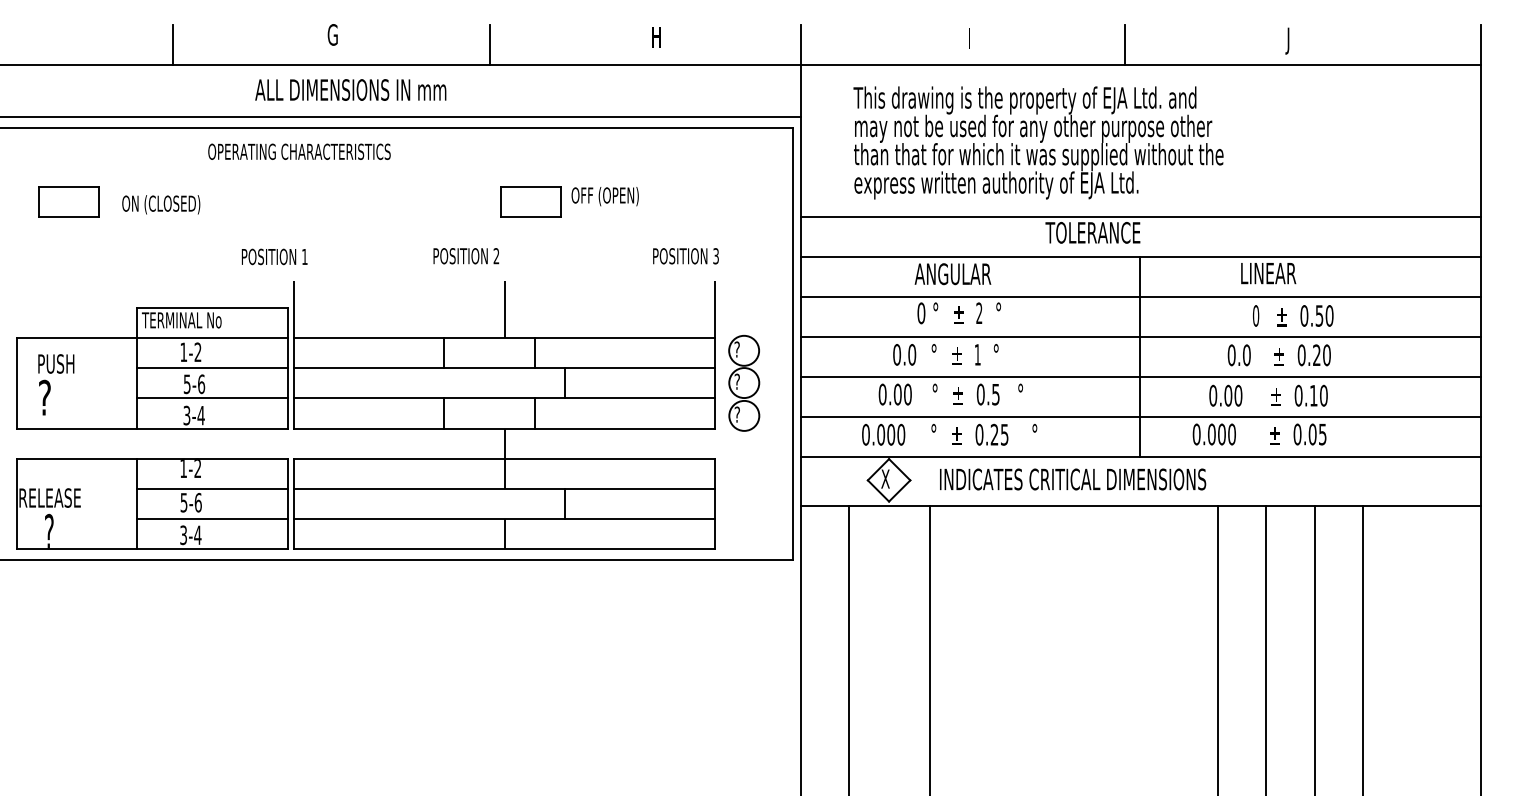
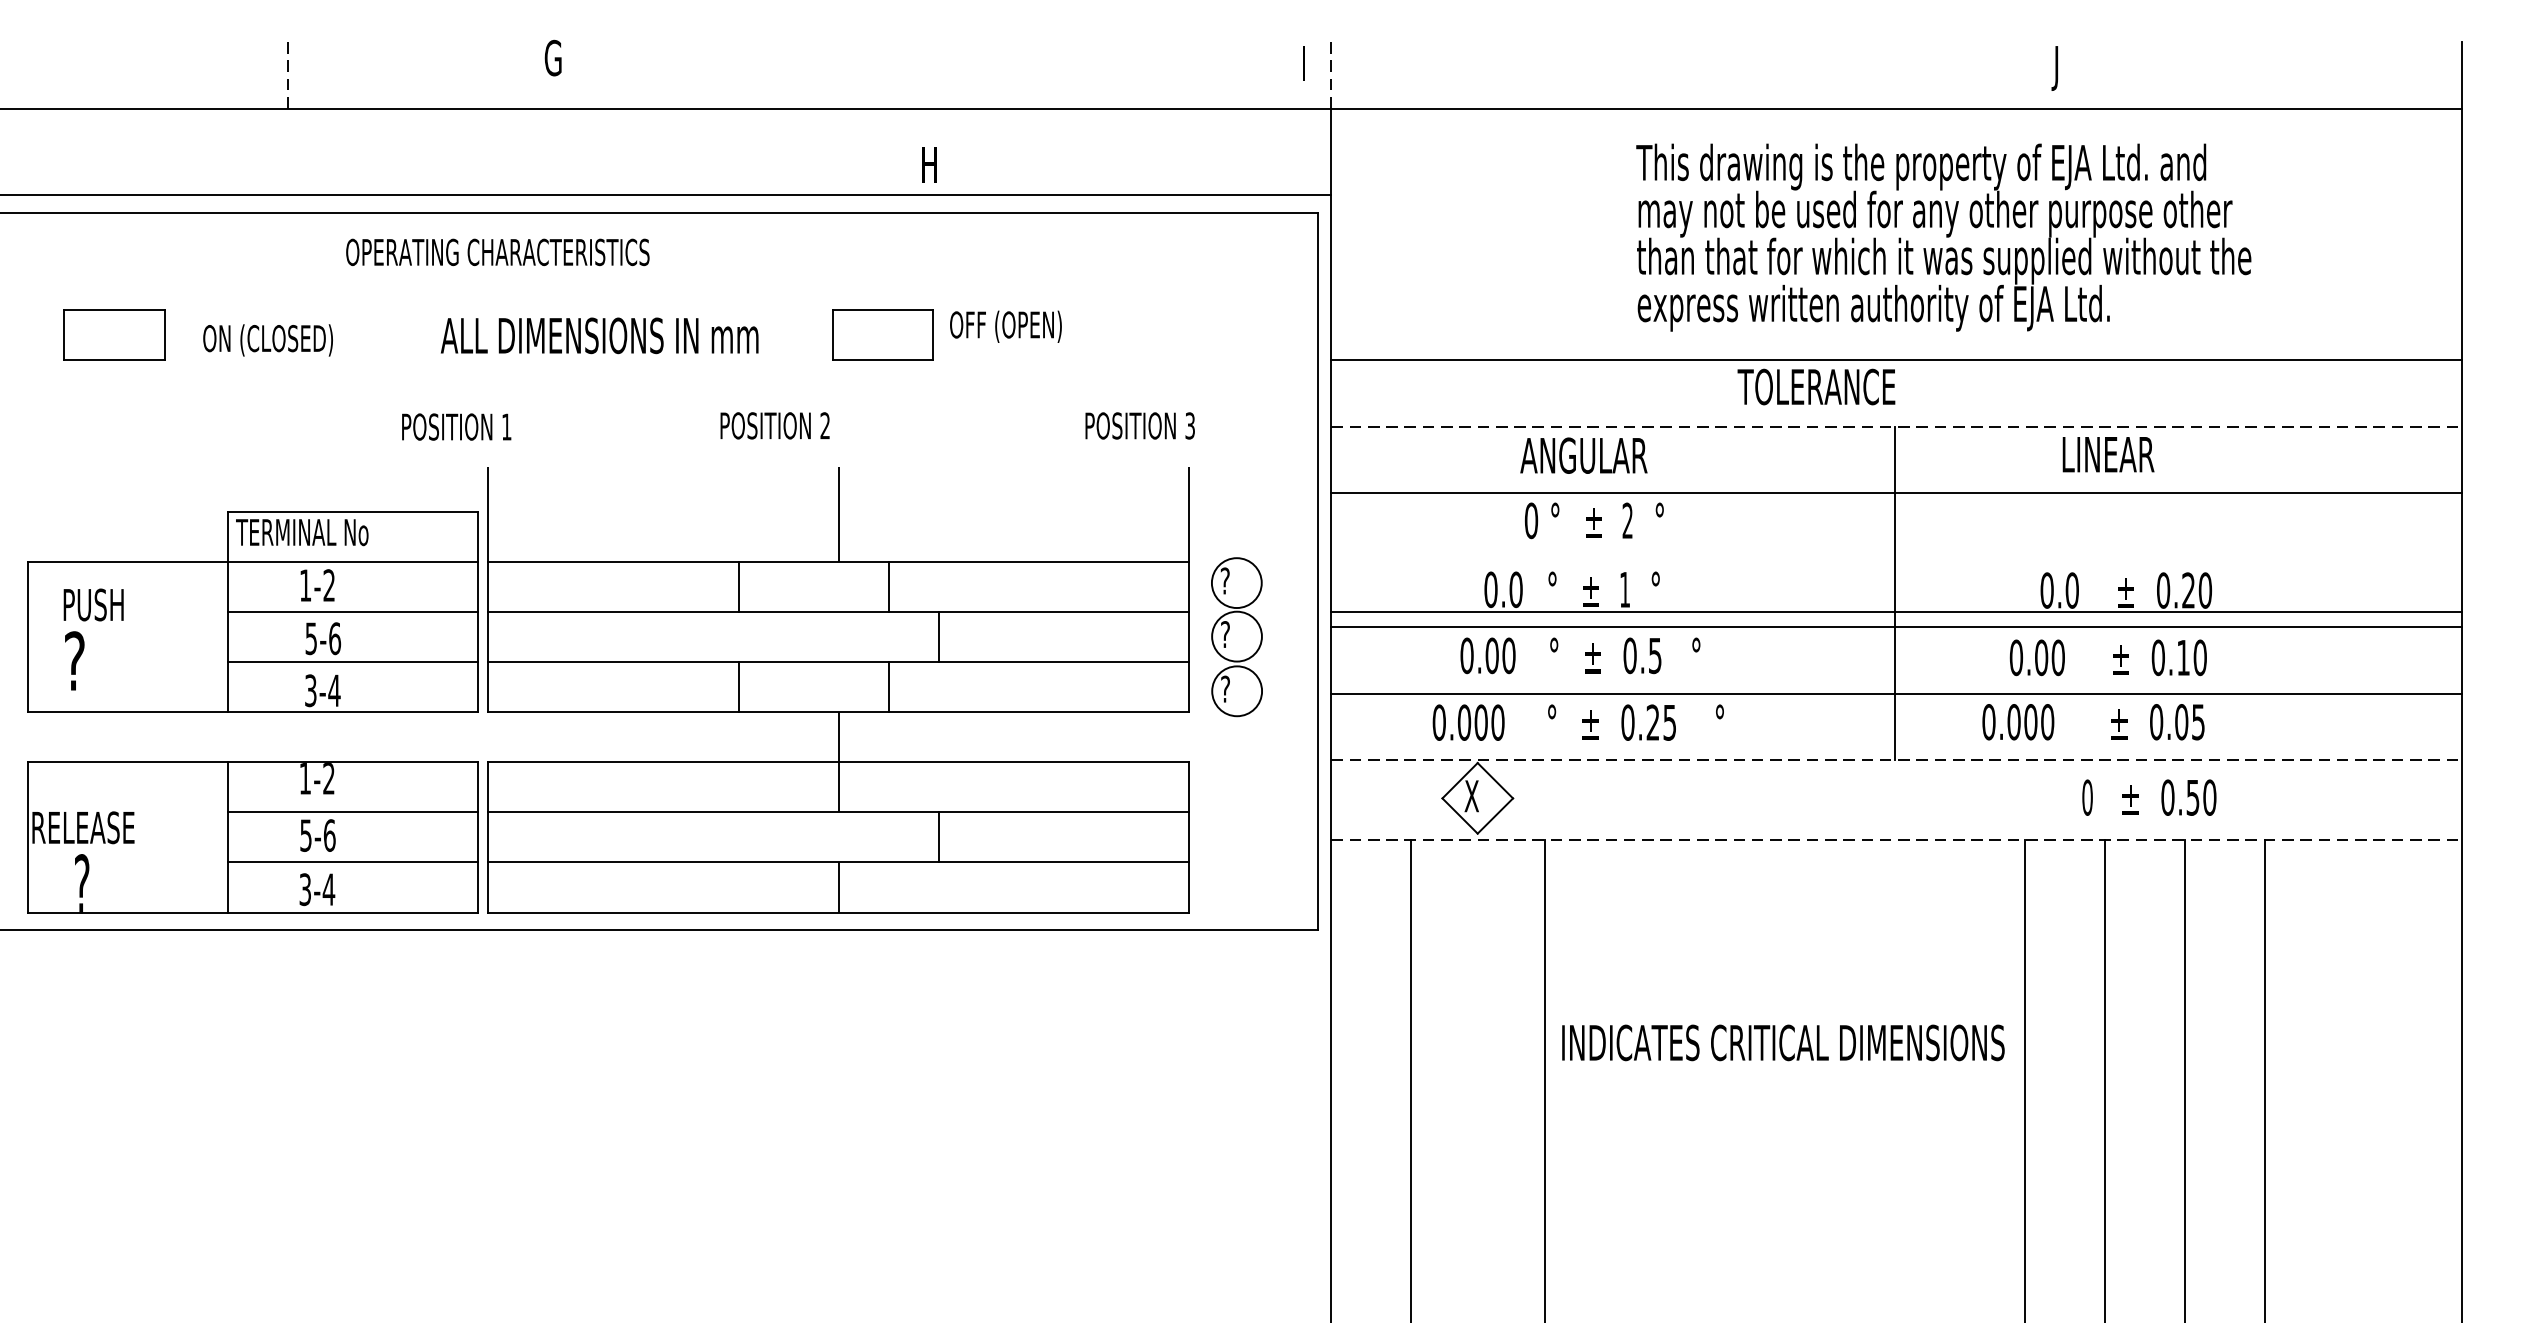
text: (656, 37) -> (929, 165), moved
text: (969, 38) -> (1303, 64), moved
text: (1287, 40) -> (2055, 67), moved
line: (173, 44) -> (288, 74), solid -> dashed
line: (801, 44) -> (1332, 74), solid -> dashed
line: (490, 45) -> (815, 75), removed
line: (1124, 45) -> (1868, 75), removed
text: (350, 89) -> (599, 334), moved
text: (1038, 142) -> (1943, 236), moved
line: (1141, 256) -> (1897, 426), solid -> dashed
text: (1293, 315) -> (2149, 796), moved
line: (1141, 337) -> (1897, 612), moved
line: (1141, 457) -> (1897, 760), solid -> dashed
text: (1073, 479) -> (1784, 1042), moved
line: (1141, 505) -> (1897, 840), solid -> dashed

